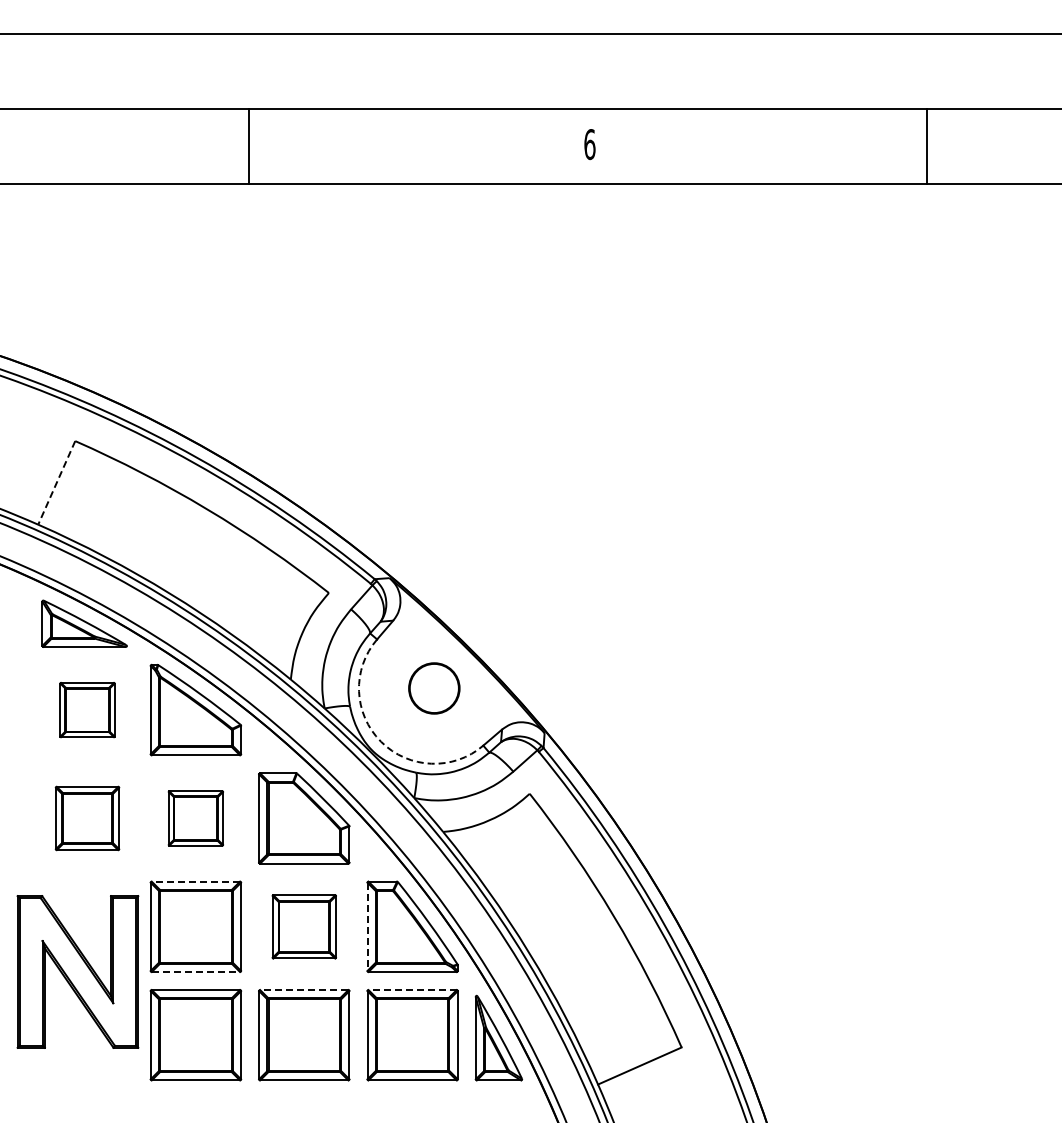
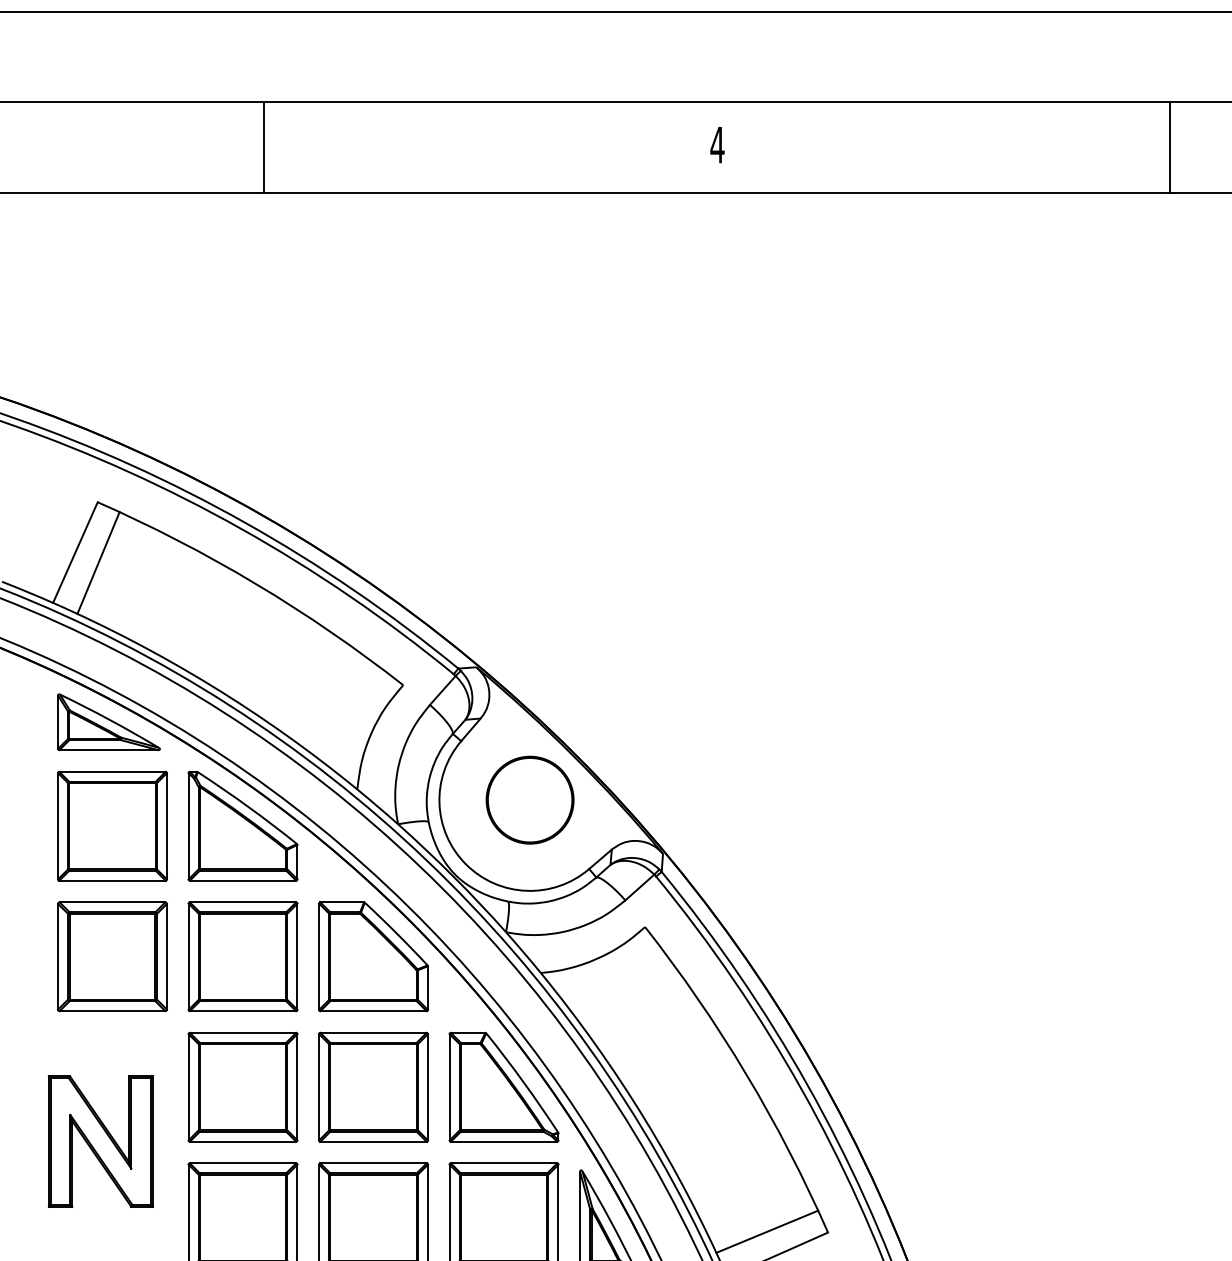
text: (589, 144) -> (717, 145), 6 -> 4
line: (249, 146) -> (264, 147), moved
line: (926, 146) -> (1169, 147), moved
line: (56, 482) -> (75, 552), dashed -> solid
line: (75, 491) -> (97, 562), added
circle: (434, 688) -> (530, 800), size x1.43
part: (87, 709) -> (112, 825), size x1.67
arc: (381, 741) -> (466, 864), dashed -> solid
part: (87, 818) -> (112, 956), size x1.43
part: (195, 818) -> (242, 956), size x1.67
line: (195, 881) -> (242, 1032), dashed -> solid
part: (304, 926) -> (373, 1086), size x1.43
line: (367, 927) -> (449, 1088), dashed -> solid
part: (77, 971) -> (100, 1141), size x0.71
line: (196, 971) -> (243, 1141), dashed -> solid
line: (303, 990) -> (372, 1163), dashed -> solid
line: (412, 990) -> (503, 1163), dashed -> solid
line: (630, 1046) -> (766, 1231), added

